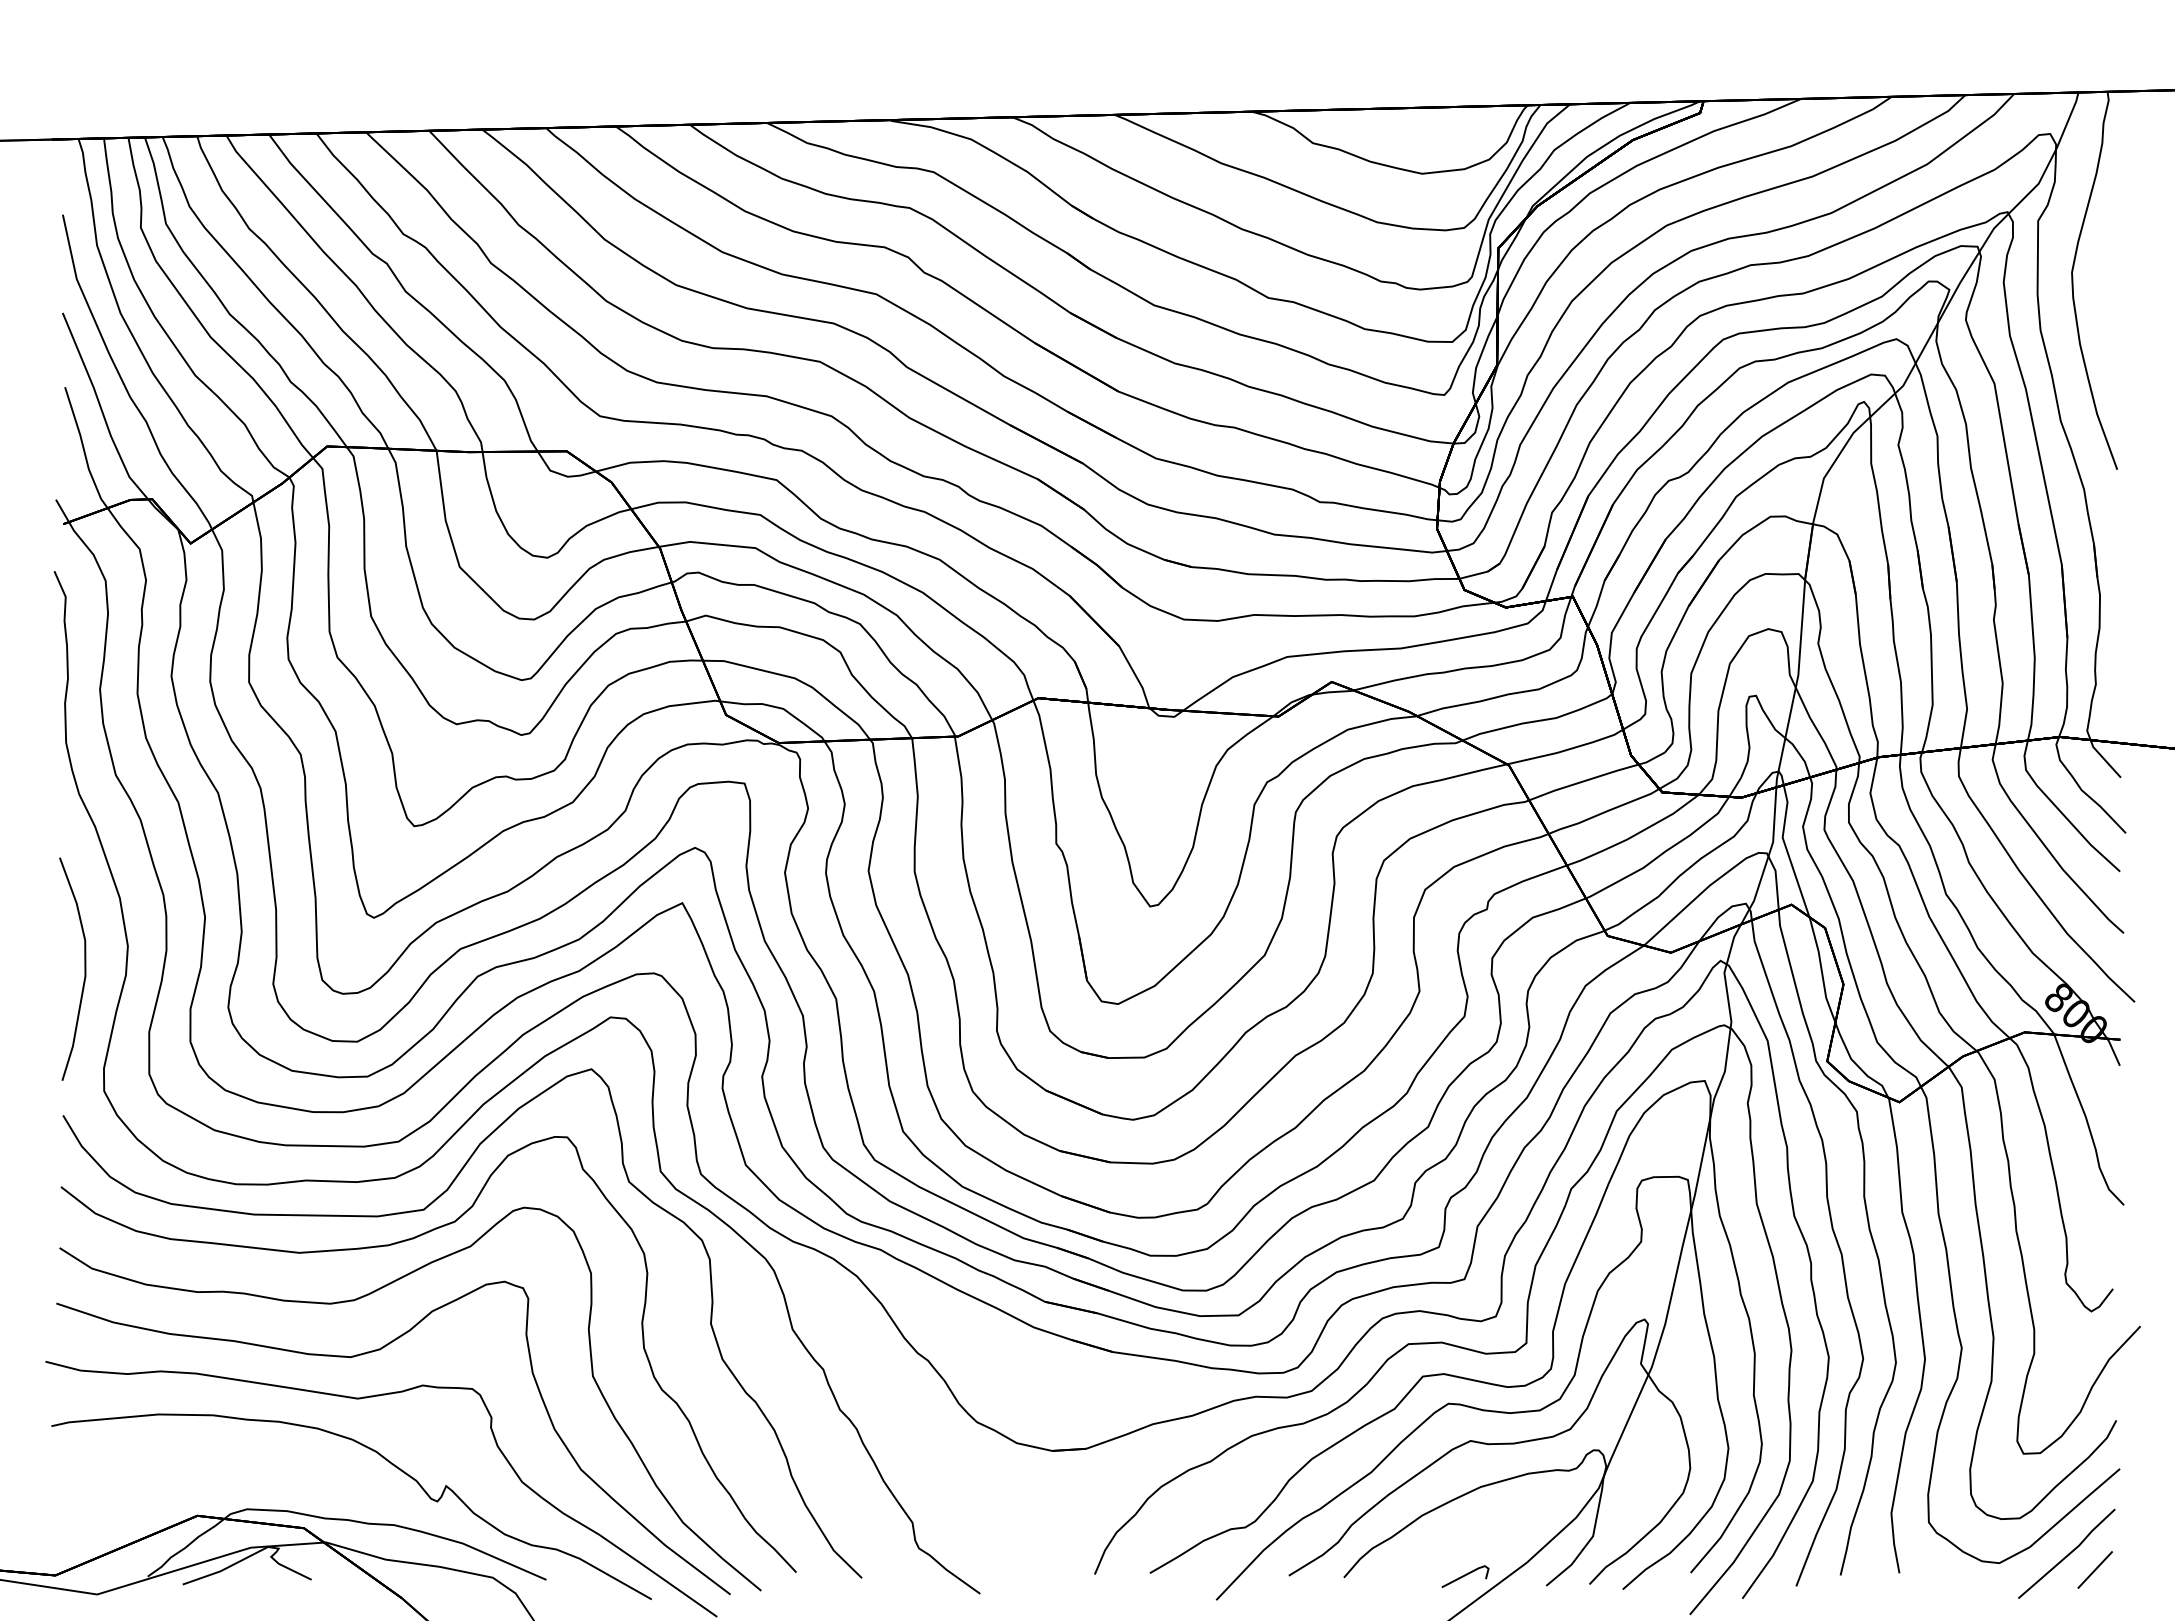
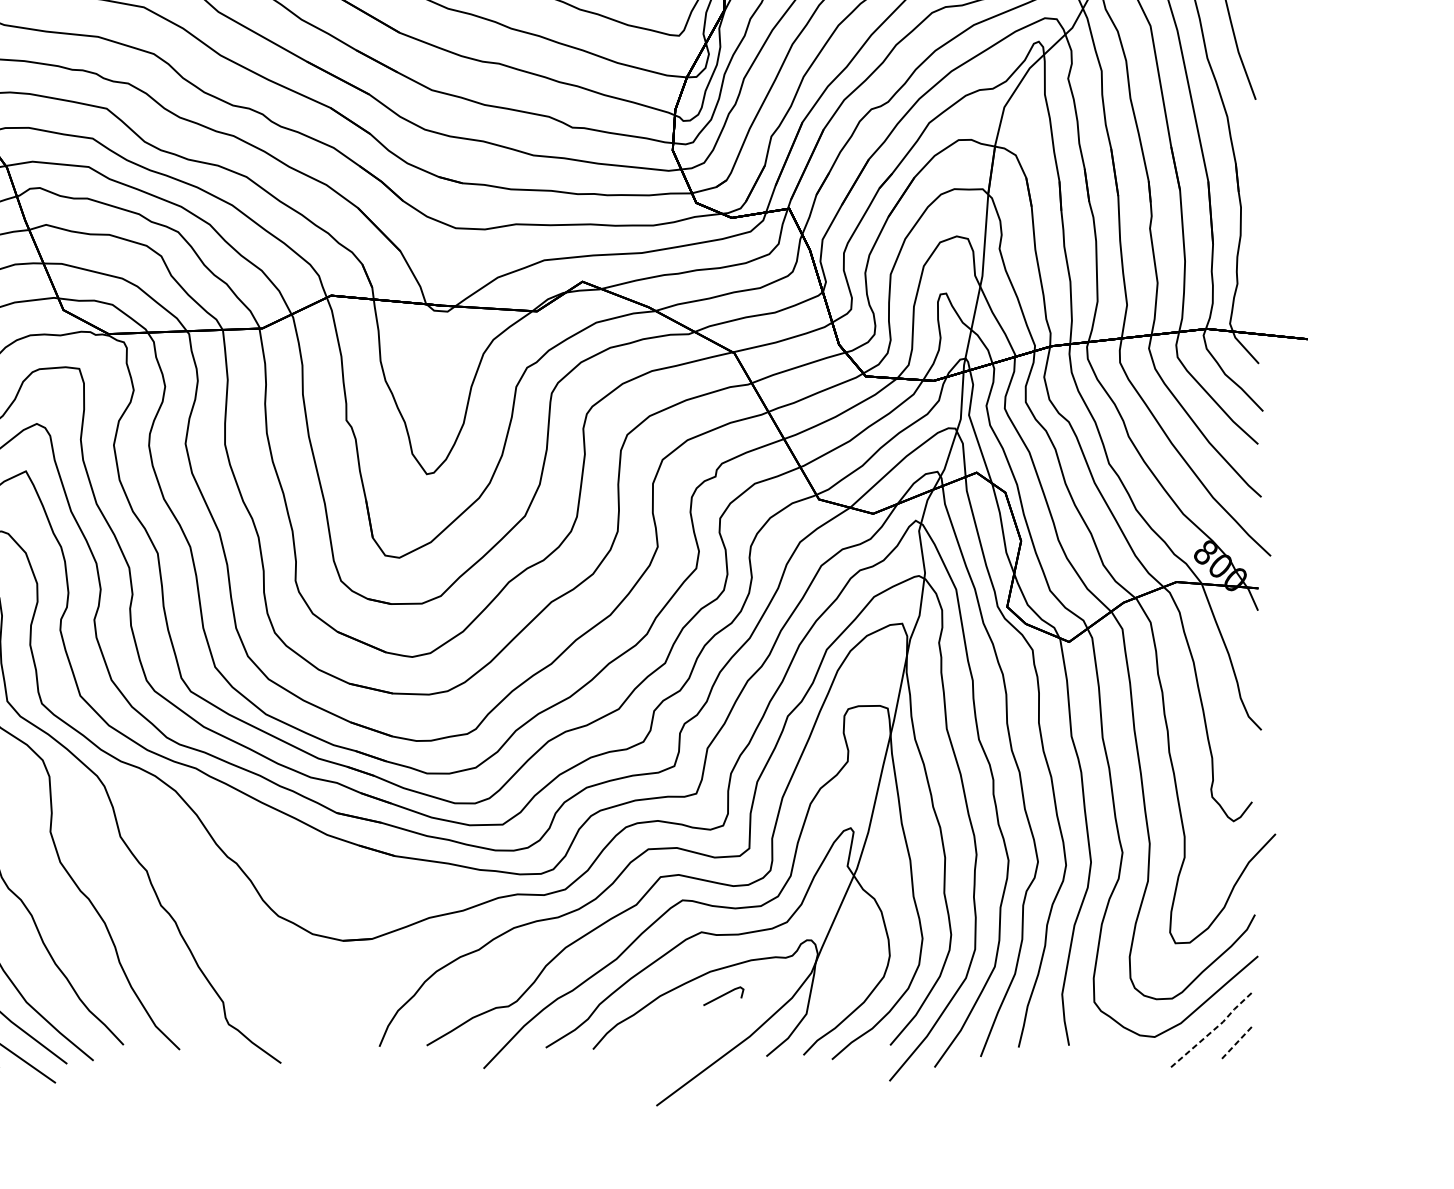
line: (2069, 1554) -> (1214, 1029), solid -> dashed
line: (2094, 1570) -> (1236, 1043), solid -> dashed
line: (1465, 1576) -> (723, 996), moved

